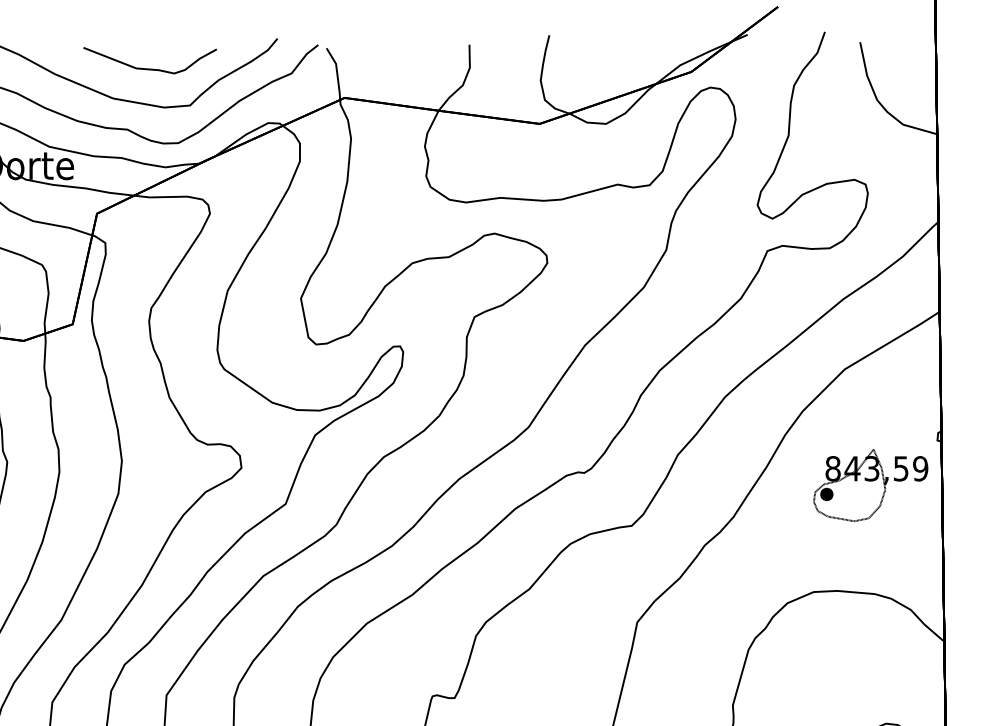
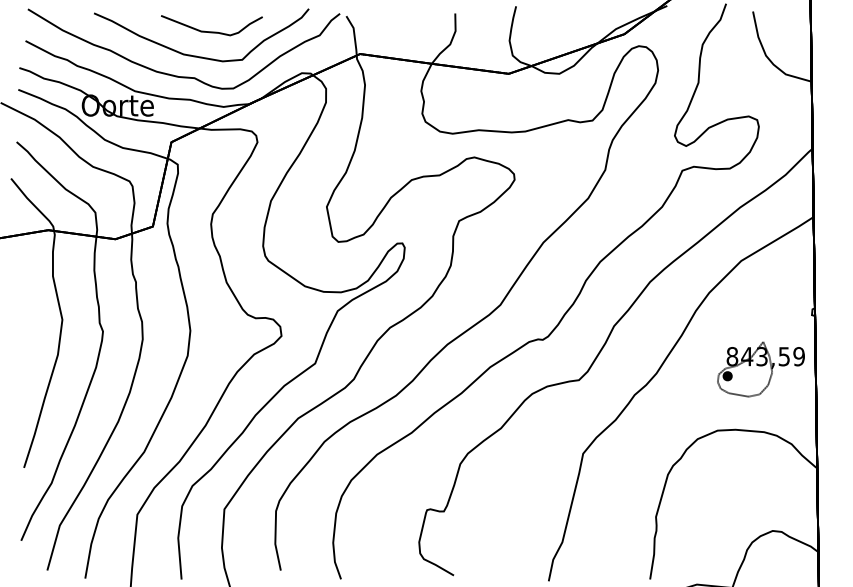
part: (869, 485) -> (760, 369), moved

